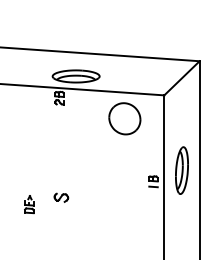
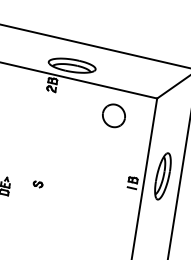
part: (124, 119) -> (113, 116), size x0.71
part: (60, 197) -> (37, 184), size x0.62

